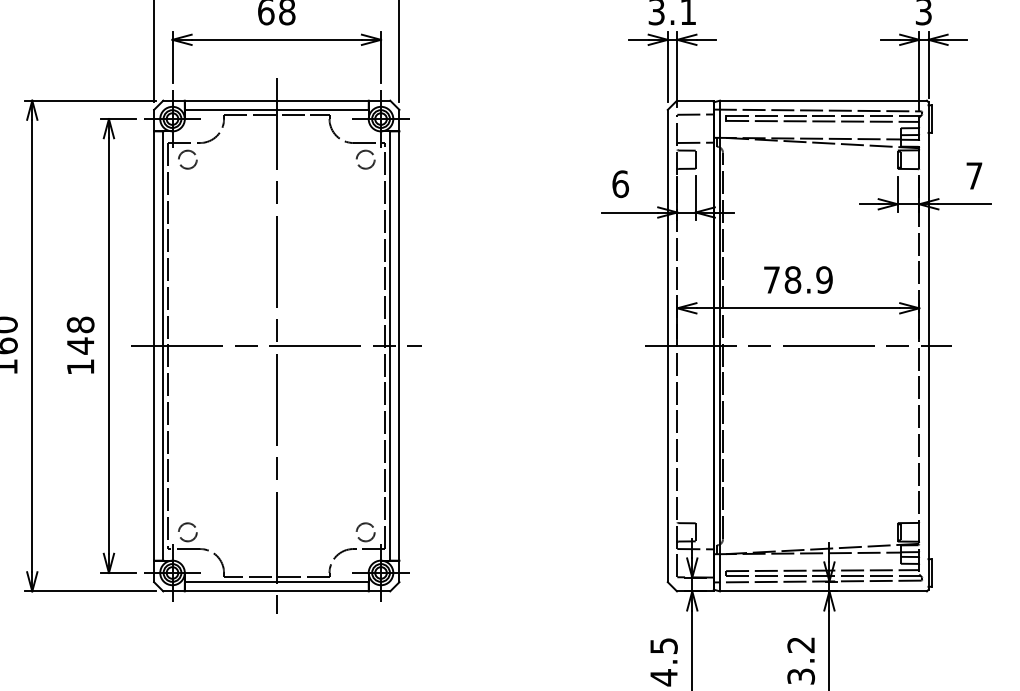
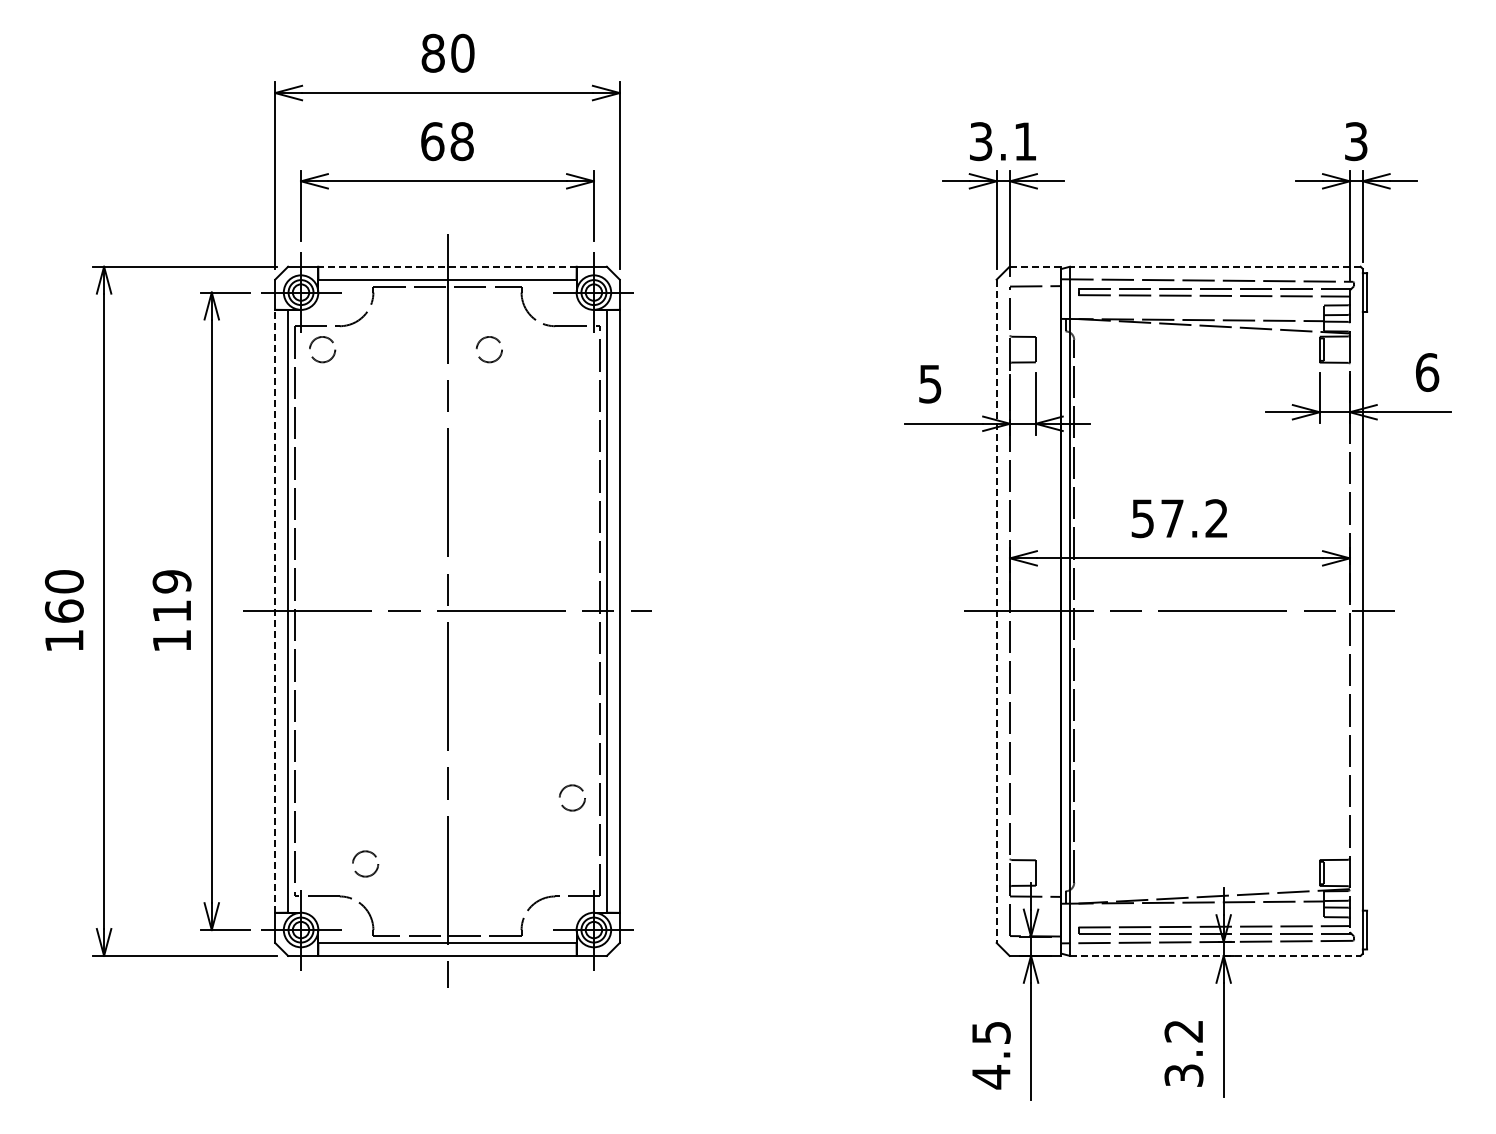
line: (276, 100) -> (446, 266), solid -> dashed
line: (695, 100) -> (1035, 266), solid -> dashed
line: (822, 100) -> (1214, 266), solid -> dashed
line: (695, 142) -> (1035, 325), removed
circle: (365, 159) -> (488, 349), moved
text: (974, 175) -> (1427, 372), 7 -> 6
text: (620, 183) -> (930, 383), 6 -> 5
text: (797, 279) -> (1179, 518), 78.9 -> 57.2
text: (80, 335) -> (171, 596), 148 -> 119
line: (154, 346) -> (275, 611), solid -> dashed
line: (667, 346) -> (996, 611), solid -> dashed
circle: (187, 531) -> (365, 863), moved
circle: (365, 531) -> (571, 797), moved
line: (823, 591) -> (1215, 955), solid -> dashed

